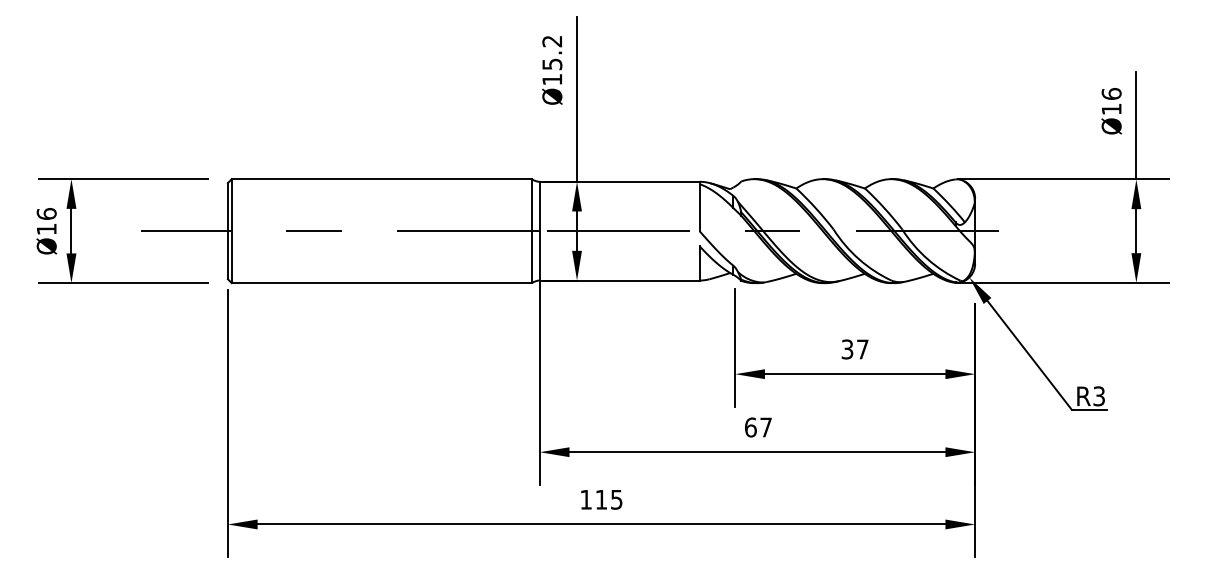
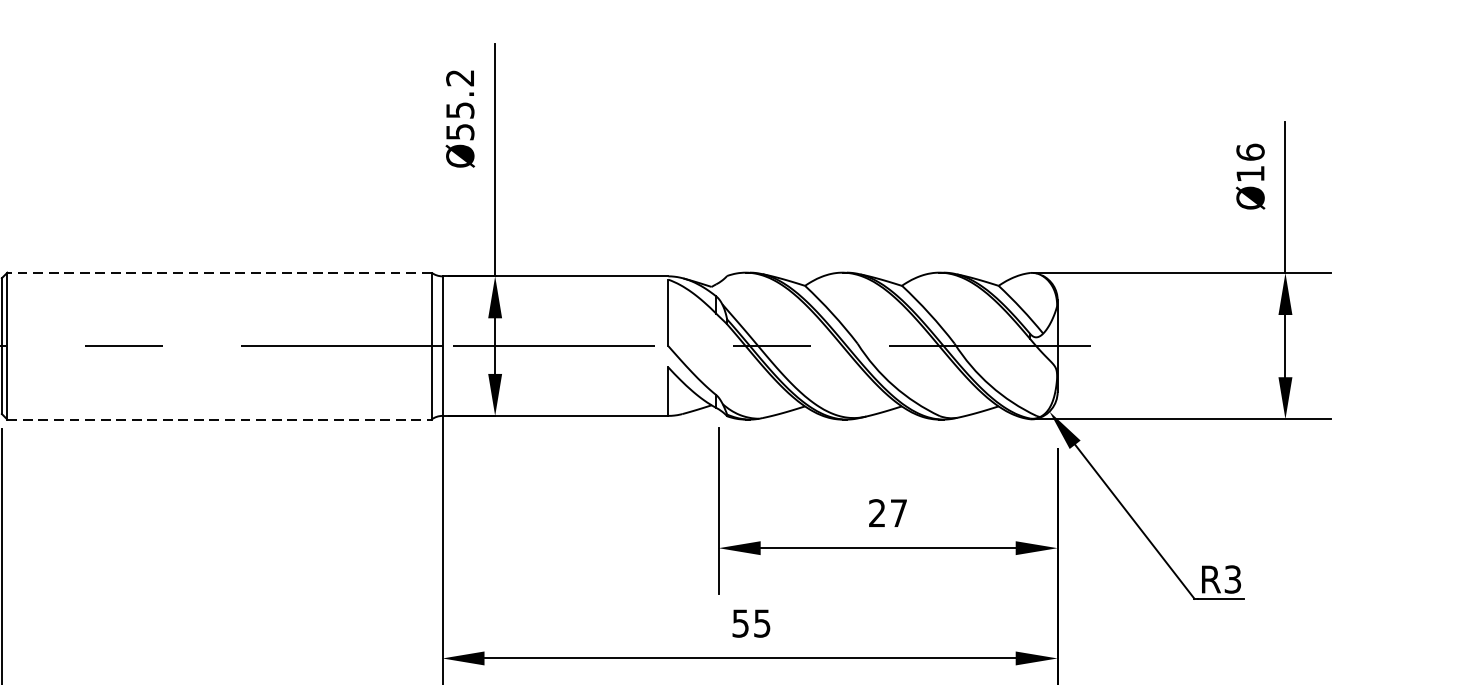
text: (552, 79) -> (460, 131), Ø15.2 -> Ø55.2
line: (381, 179) -> (218, 273), solid -> dashed
line: (382, 283) -> (220, 420), solid -> dashed
text: (847, 349) -> (877, 513), 37 -> 27
text: (758, 427) -> (751, 623), 67 -> 55

